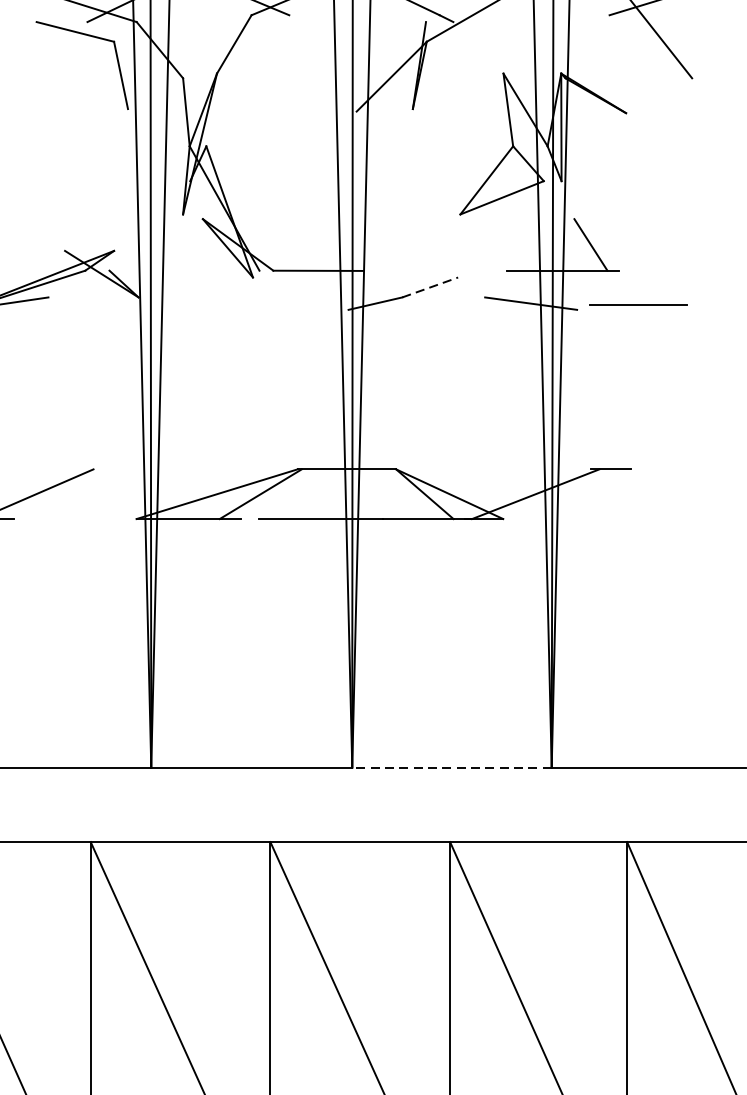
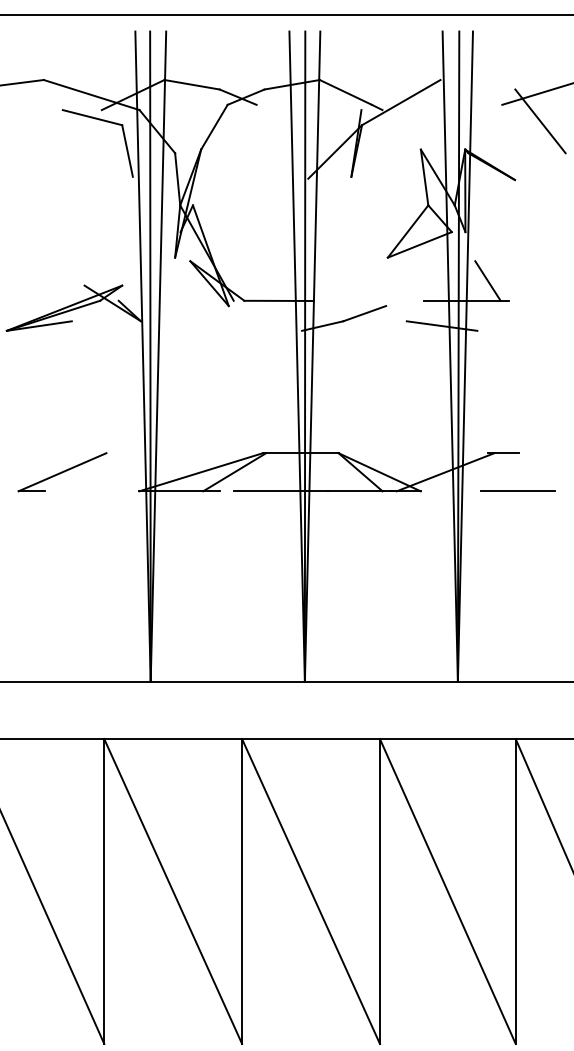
line: (429, 287) -> (364, 313), dashed -> solid
line: (637, 304) -> (517, 490), moved
line: (450, 767) -> (380, 681), dashed -> solid

